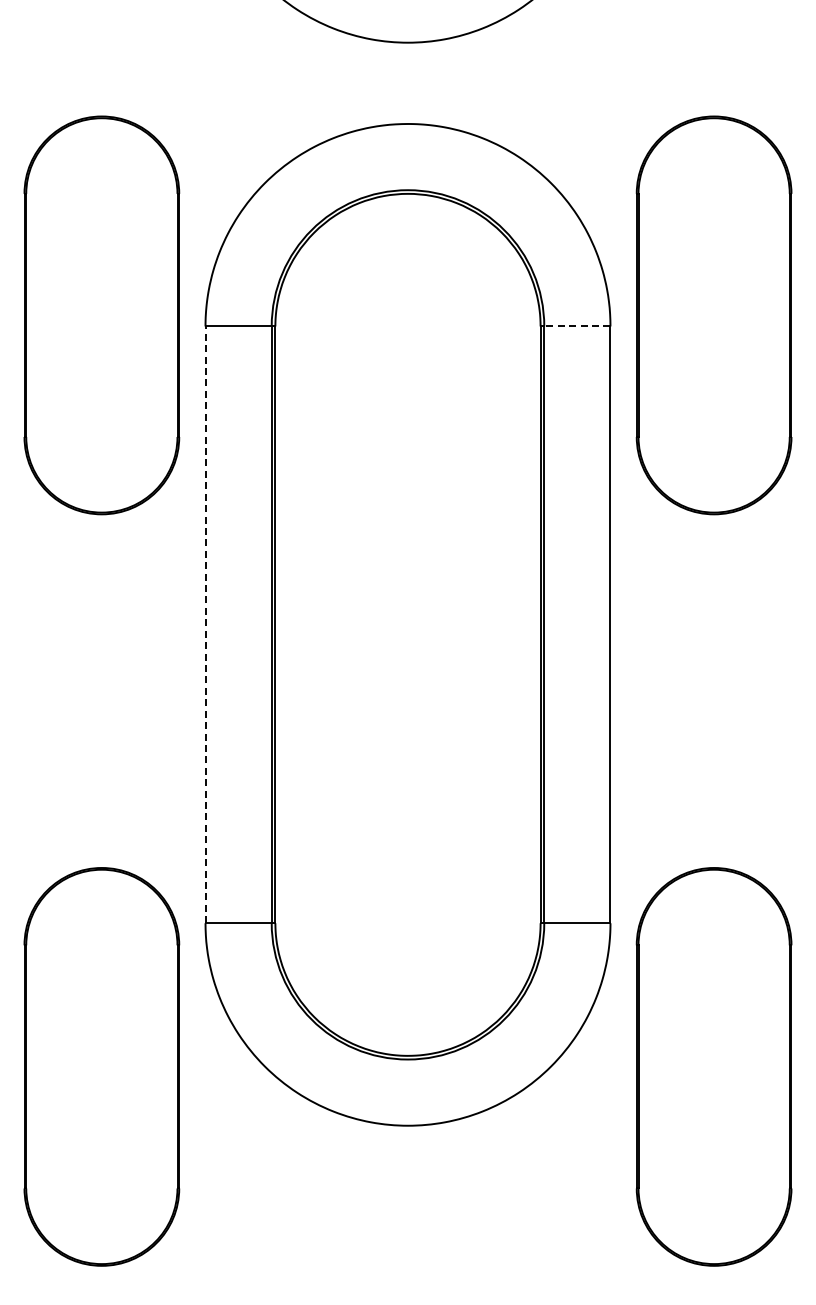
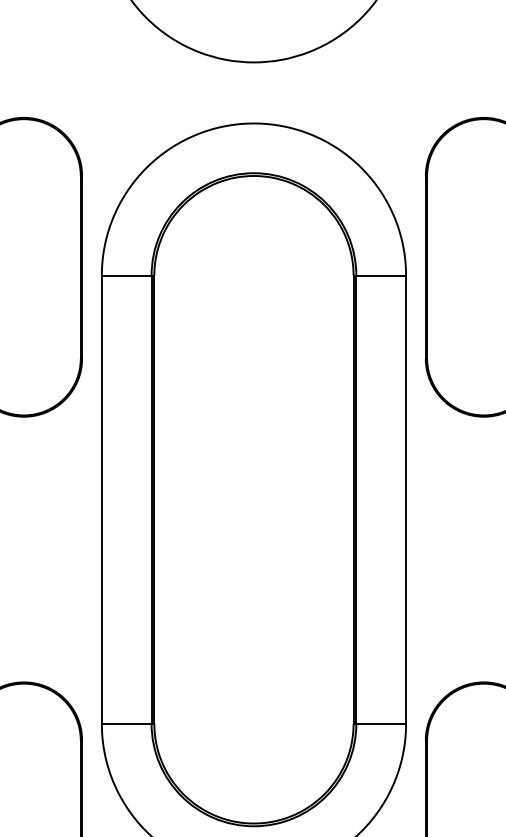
line: (576, 326) -> (380, 275), dashed -> solid
line: (205, 624) -> (101, 499), dashed -> solid

